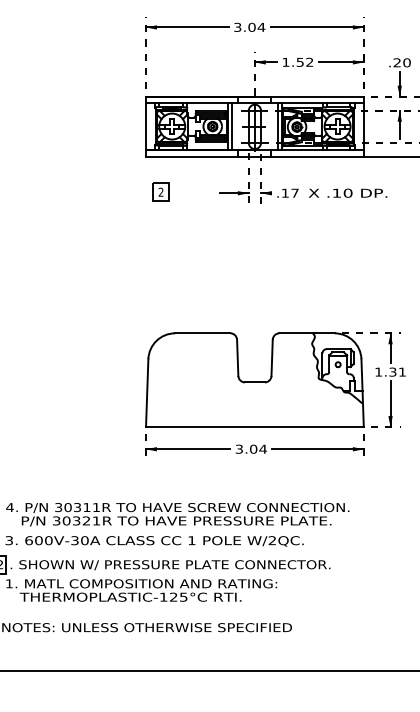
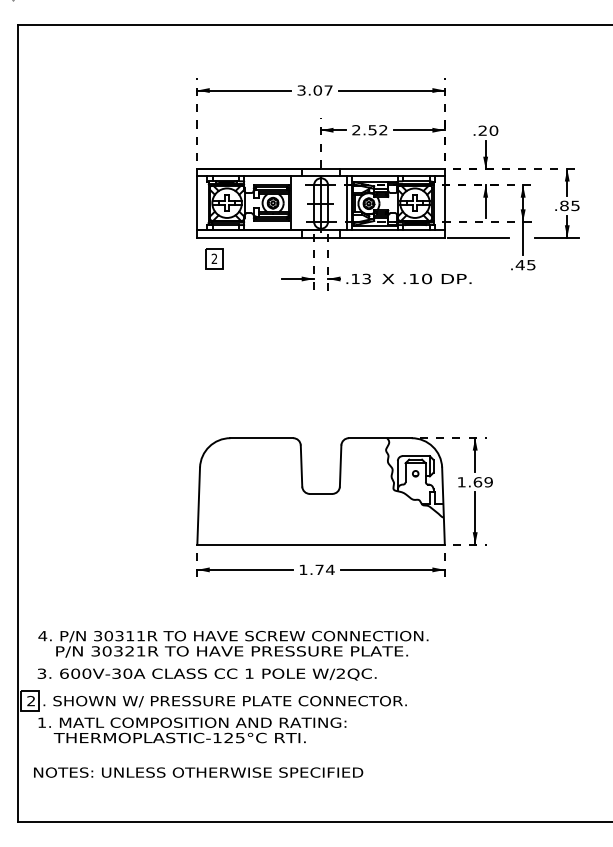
text: (261, 27) -> (328, 90), 3.04 -> 3.07
text: (286, 62) -> (356, 130), 1.52 -> 2.52
line: (231, 126) -> (294, 203), removed
part: (161, 191) -> (214, 258), moved
text: (294, 192) -> (366, 278), .17 -> .13
text: (396, 372) -> (482, 482), 1.31 -> 1.69
text: (246, 448) -> (311, 569), 3.04 -> 1.74

